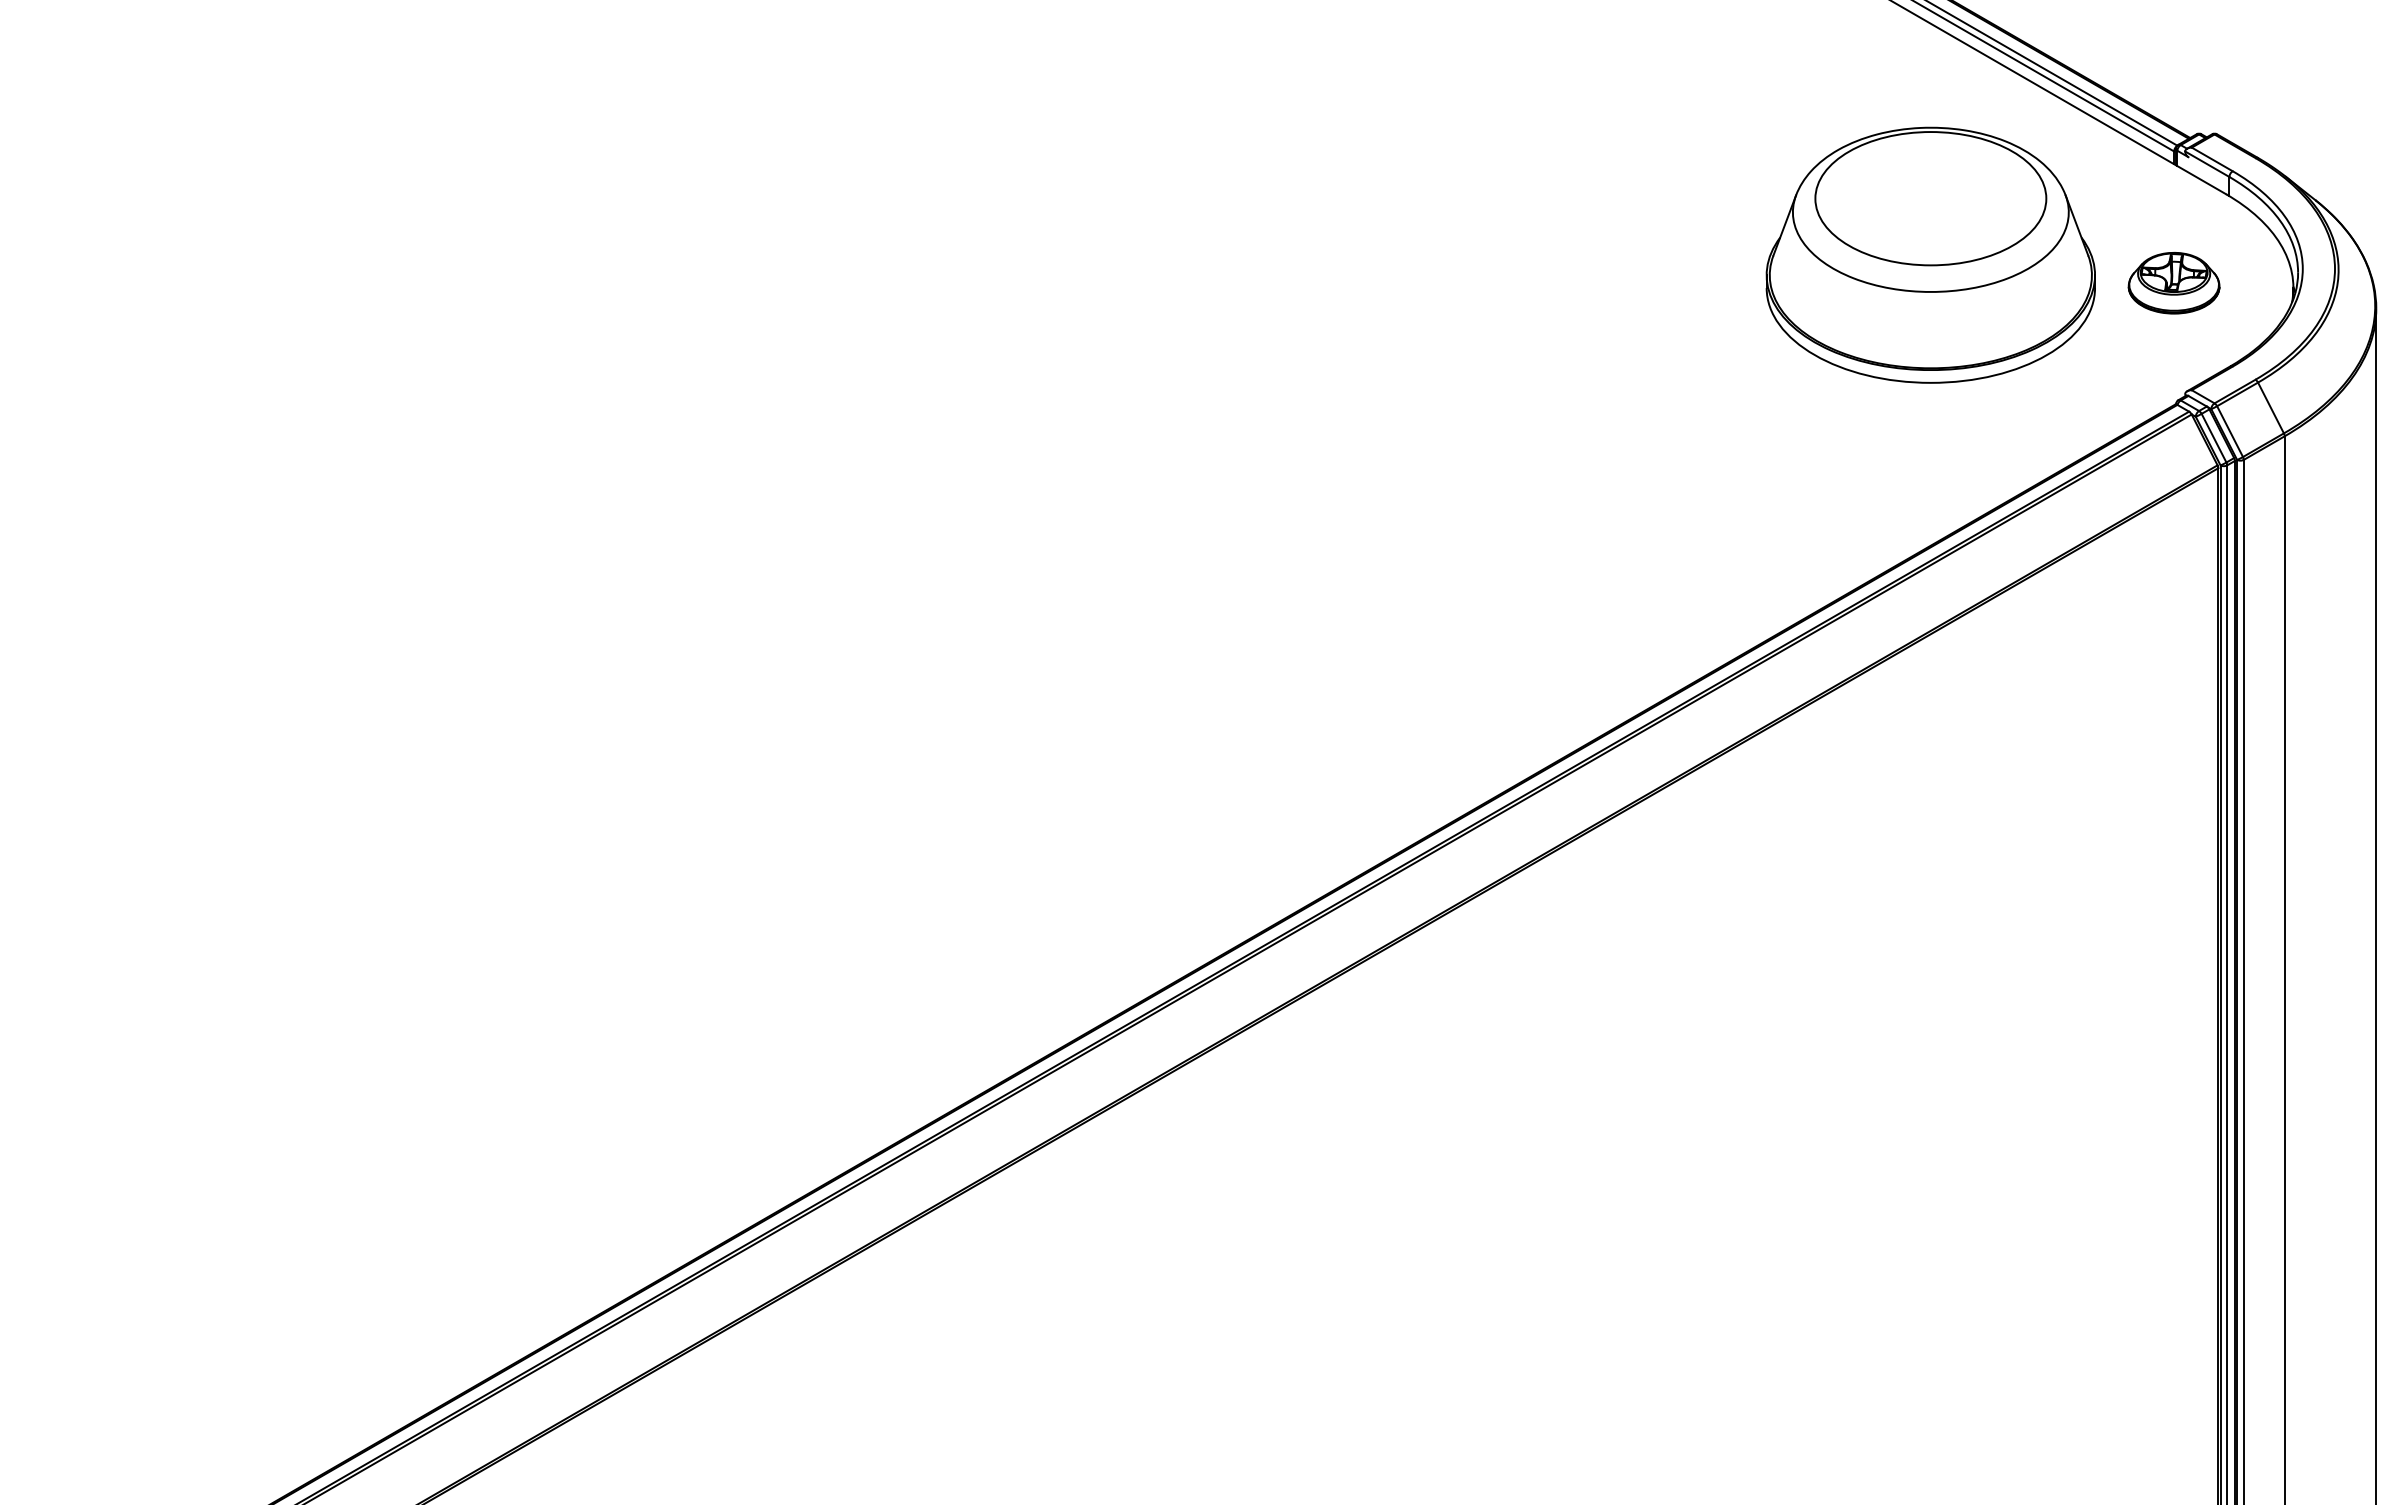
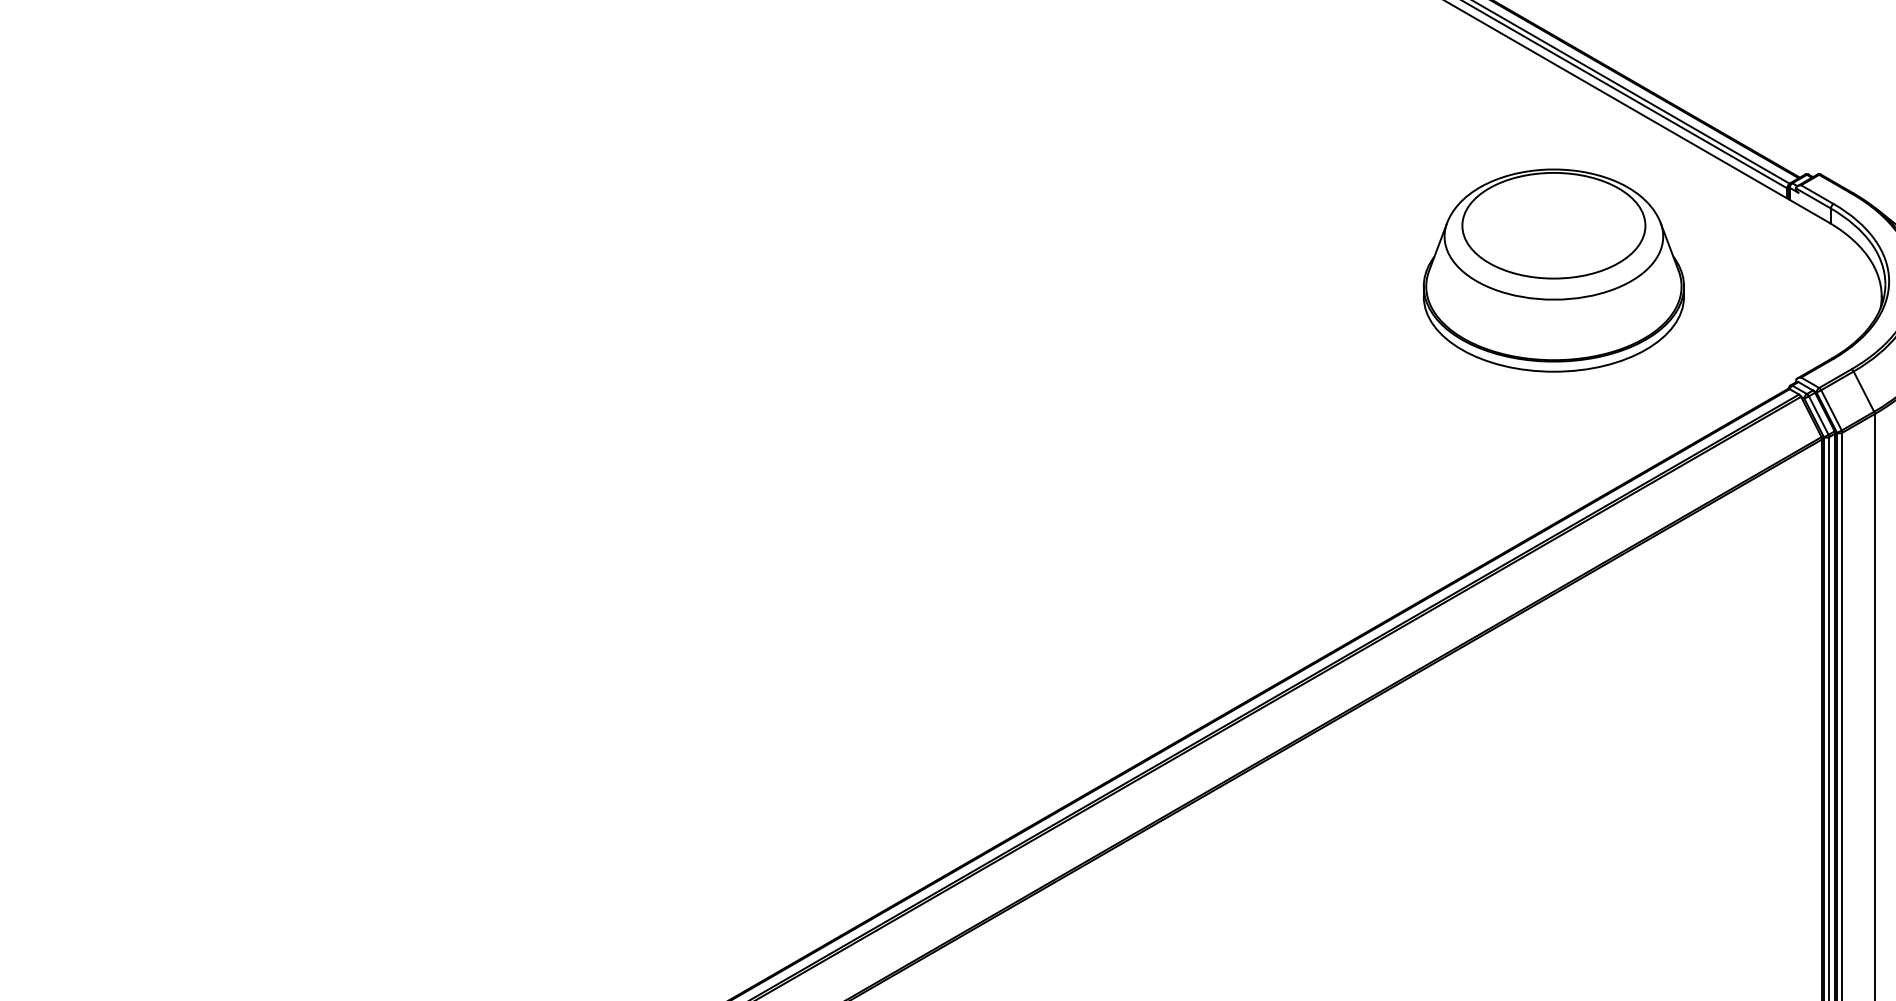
part: (1930, 254) -> (1553, 269), moved
part: (2173, 283) -> (1786, 292), removed

